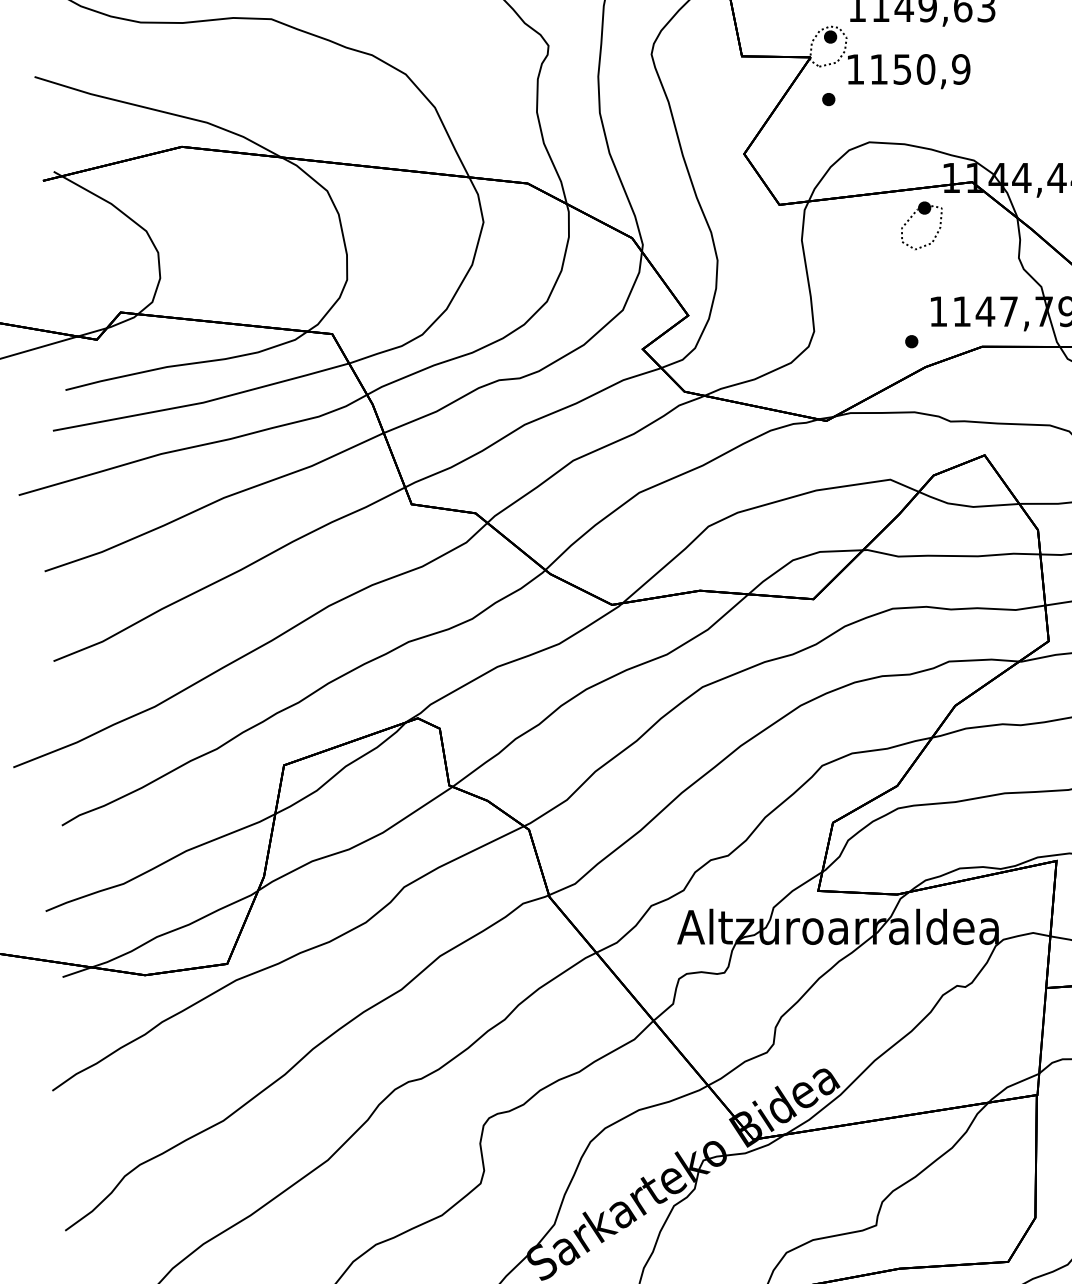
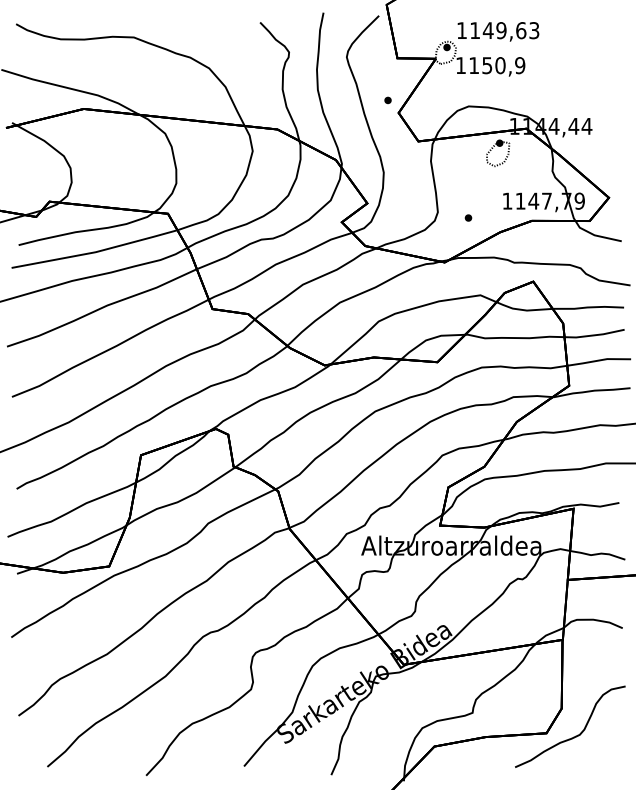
part: (827, 99) -> (387, 100), moved
part: (911, 340) -> (468, 217), moved

